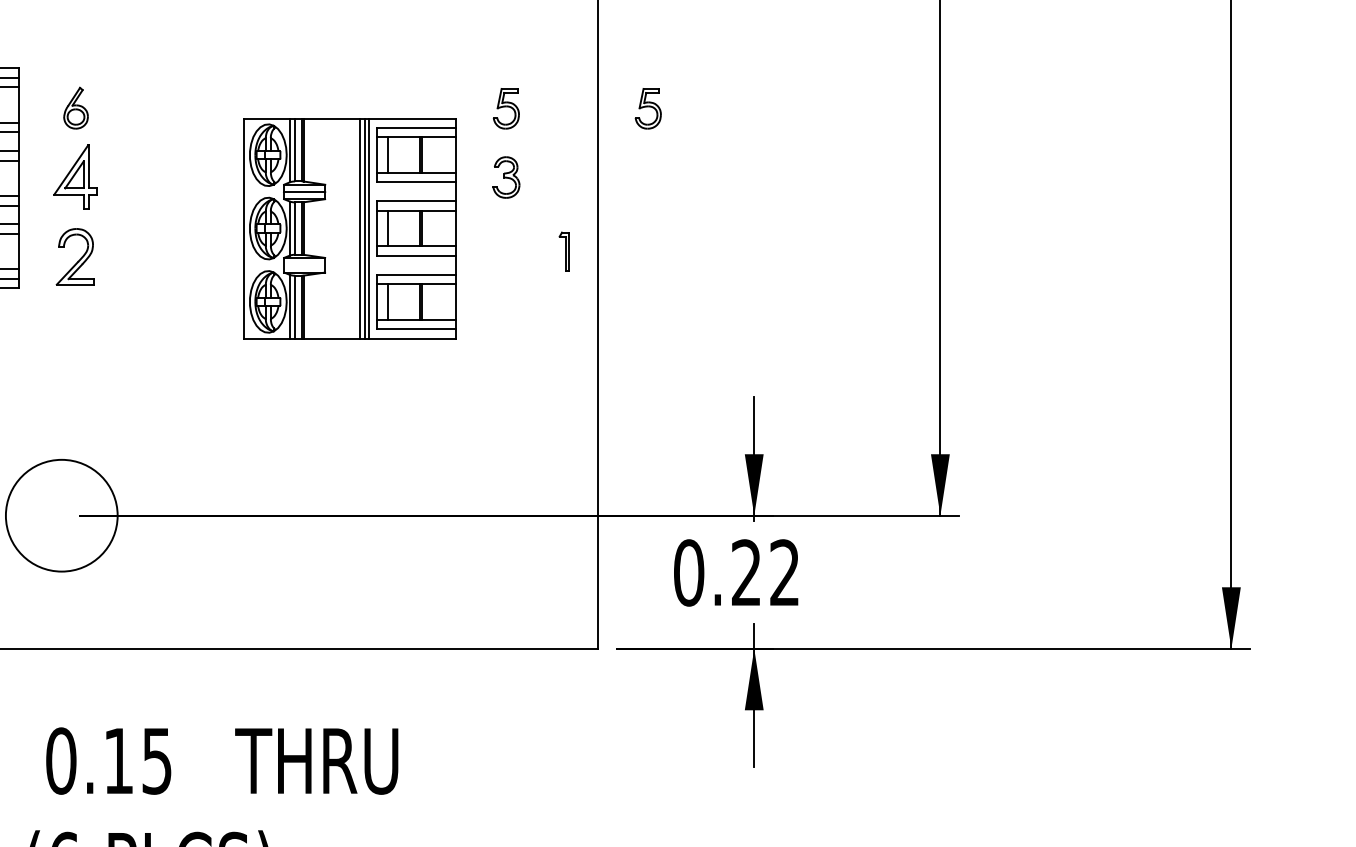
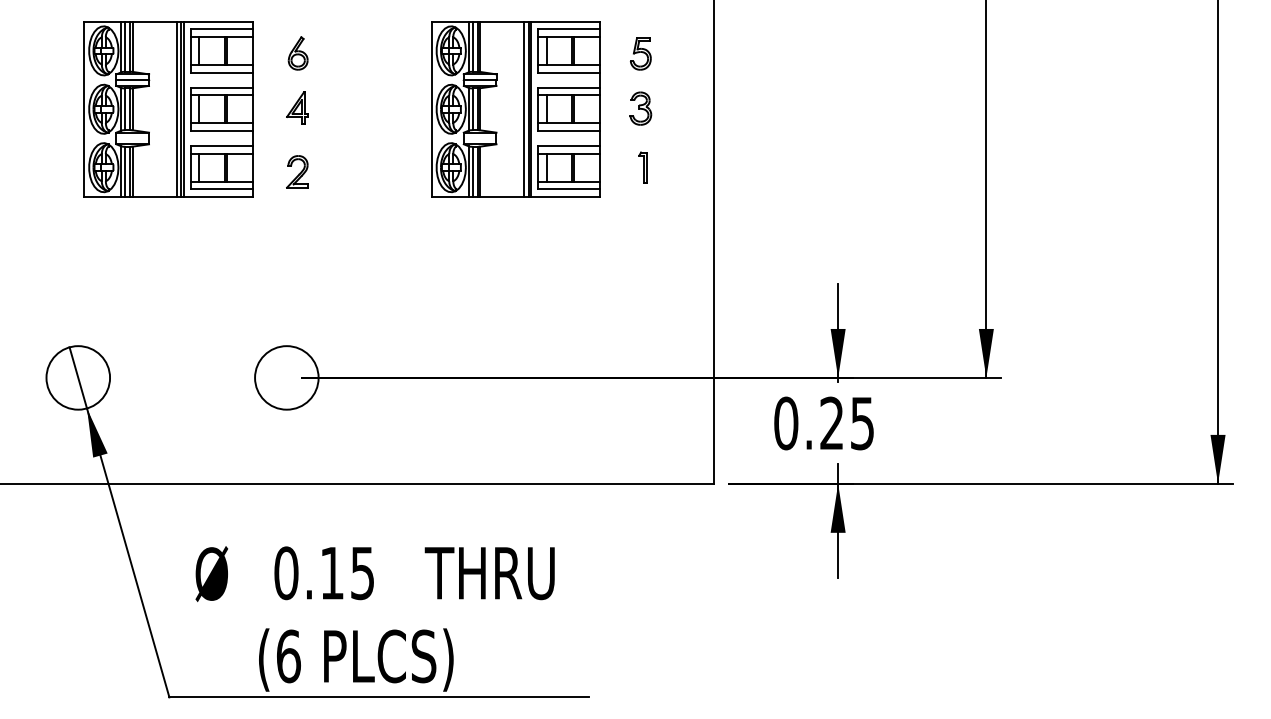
part: (647, 108) -> (753, 53), removed
part: (75, 176) -> (297, 107), size x0.62
part: (348, 228) -> (515, 109), moved
part: (563, 251) -> (642, 167), moved
part: (75, 256) -> (297, 171), size x0.71
circle: (61, 515) -> (286, 377), size x0.71
text: (784, 572) -> (862, 423), 0.22 -> 0.25

